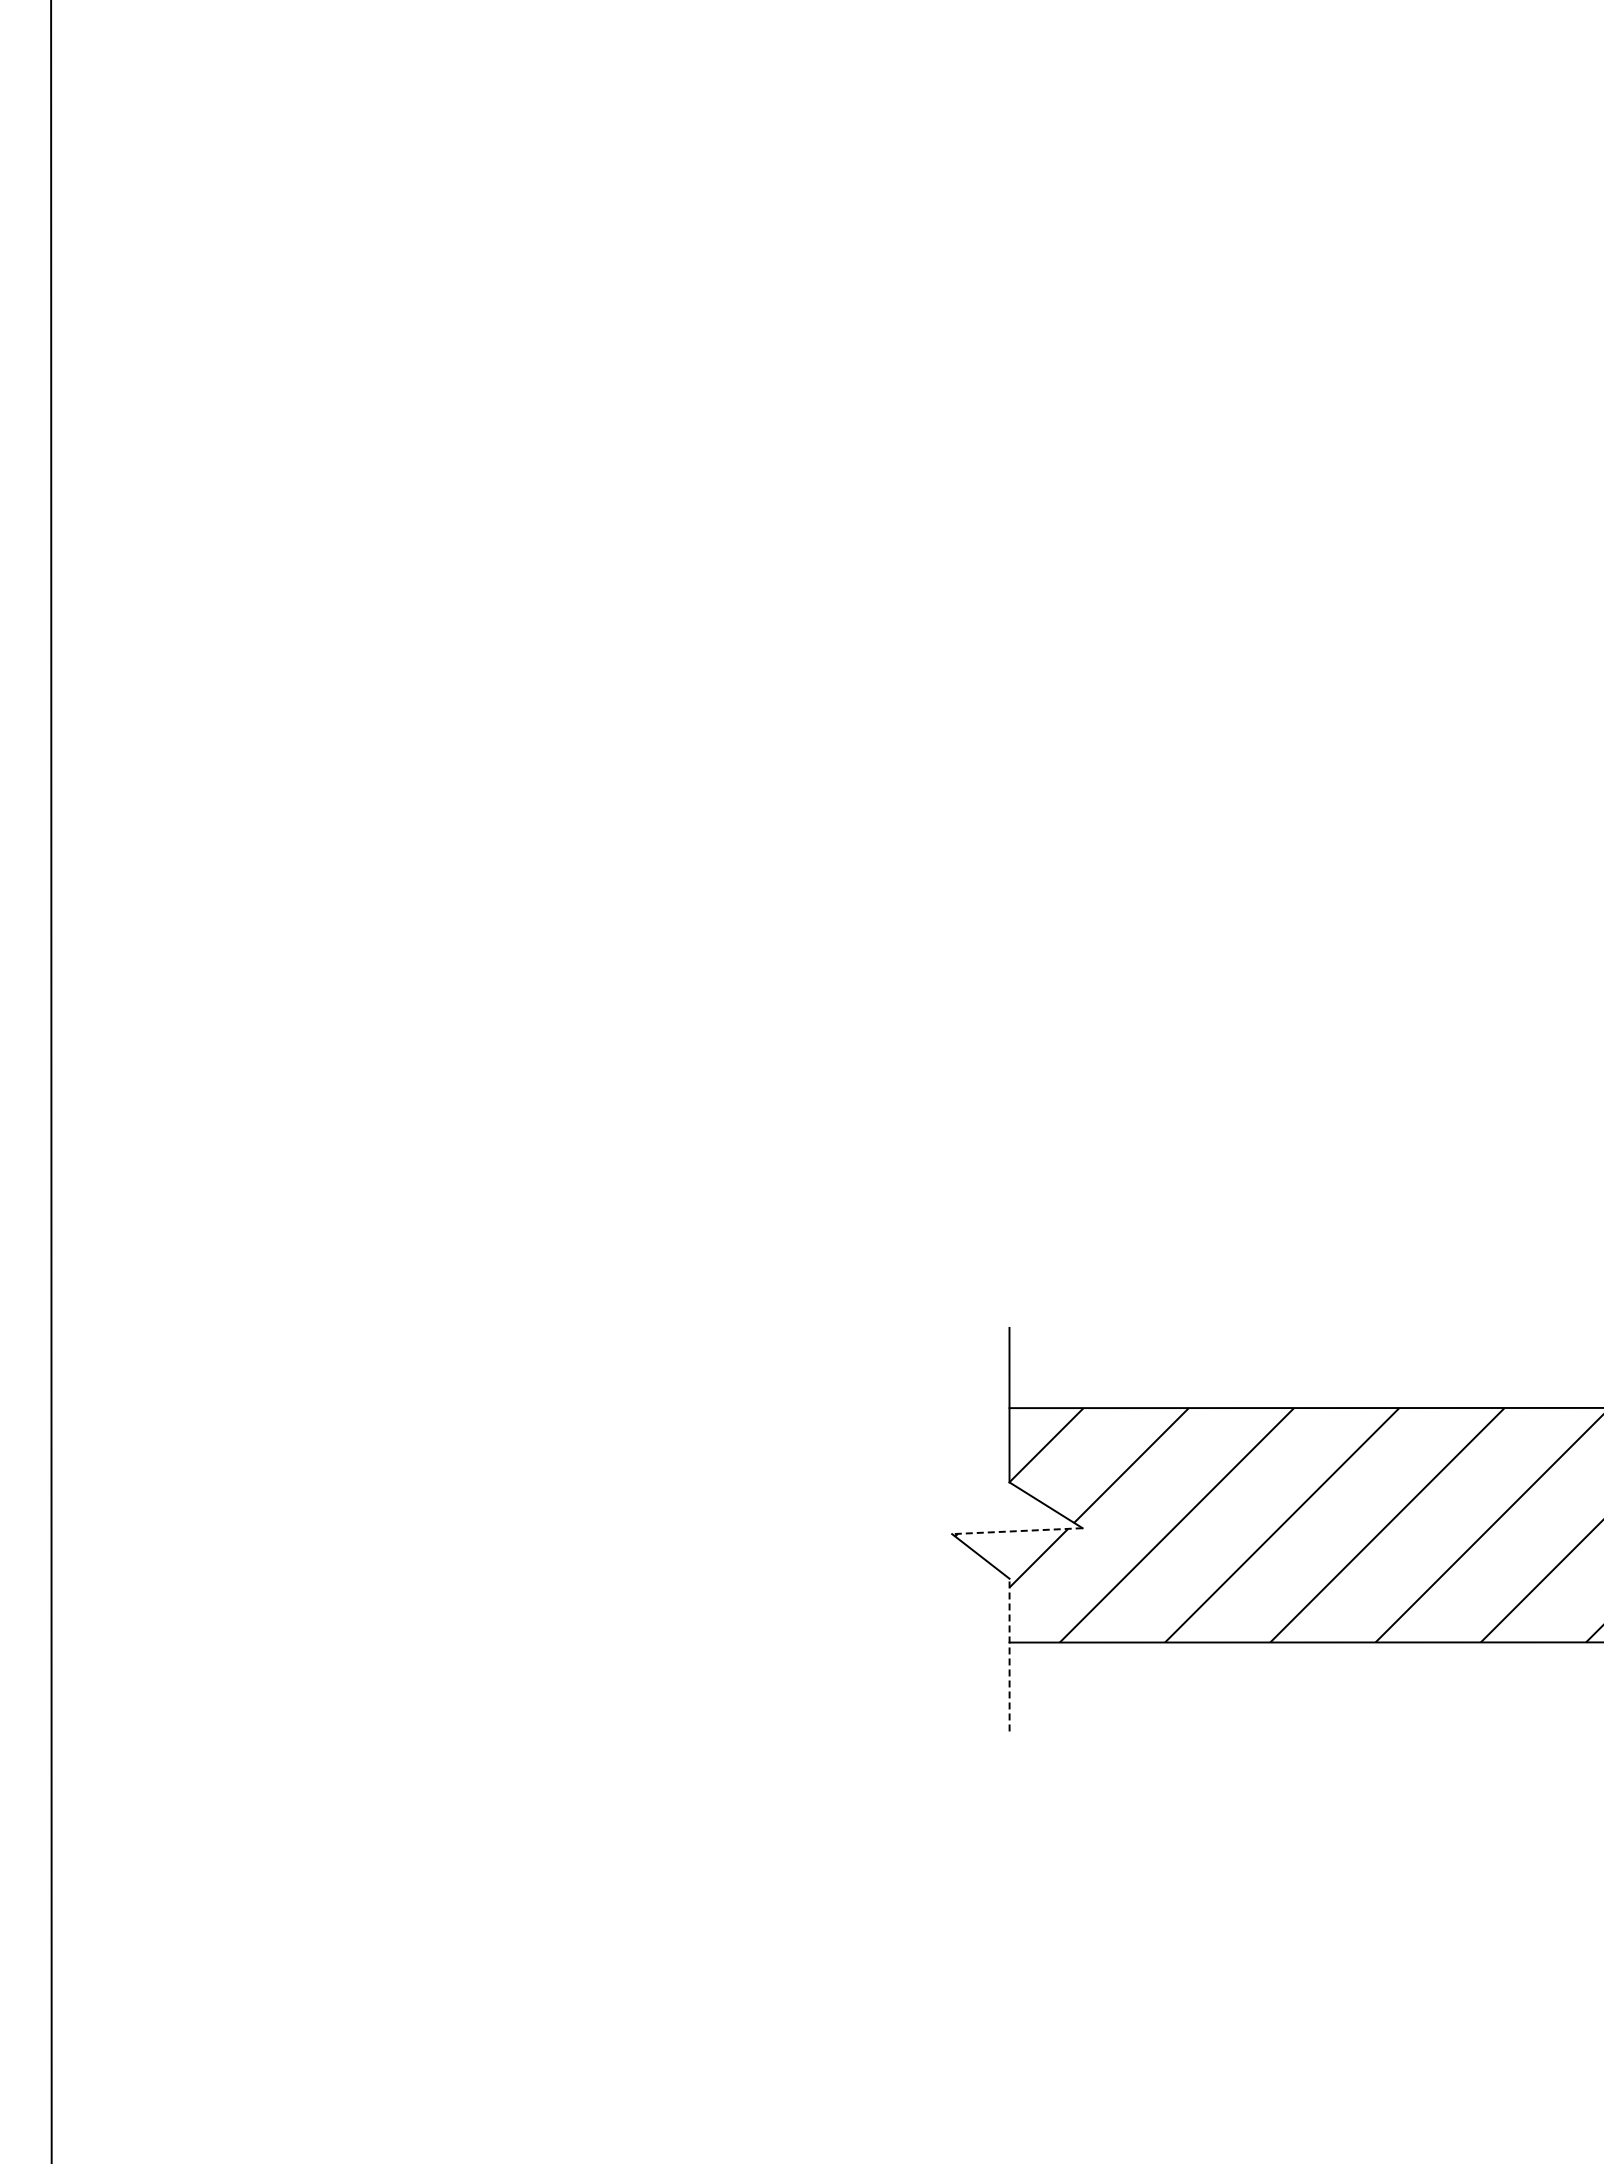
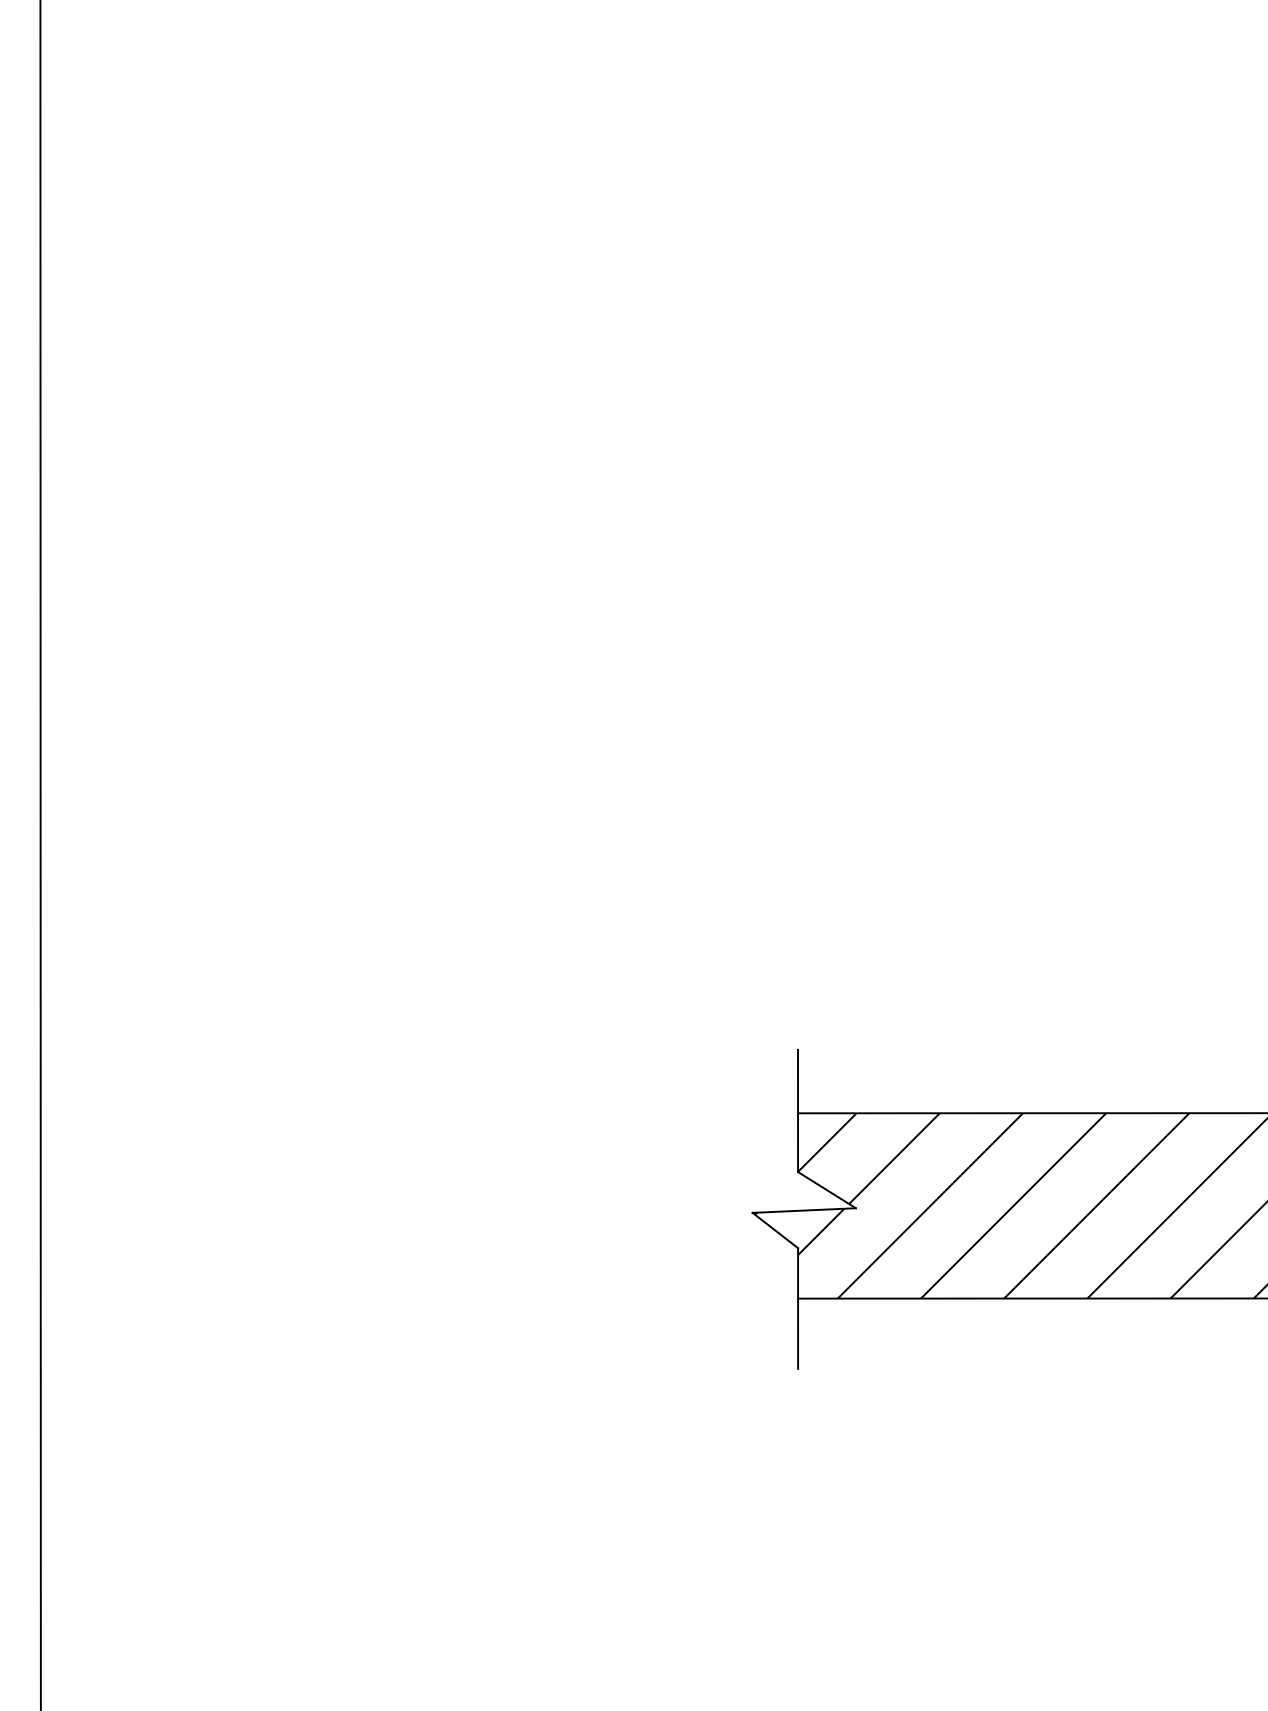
line: (1016, 1531) -> (803, 1210), dashed -> solid
line: (1009, 1654) -> (798, 1308), dashed -> solid

